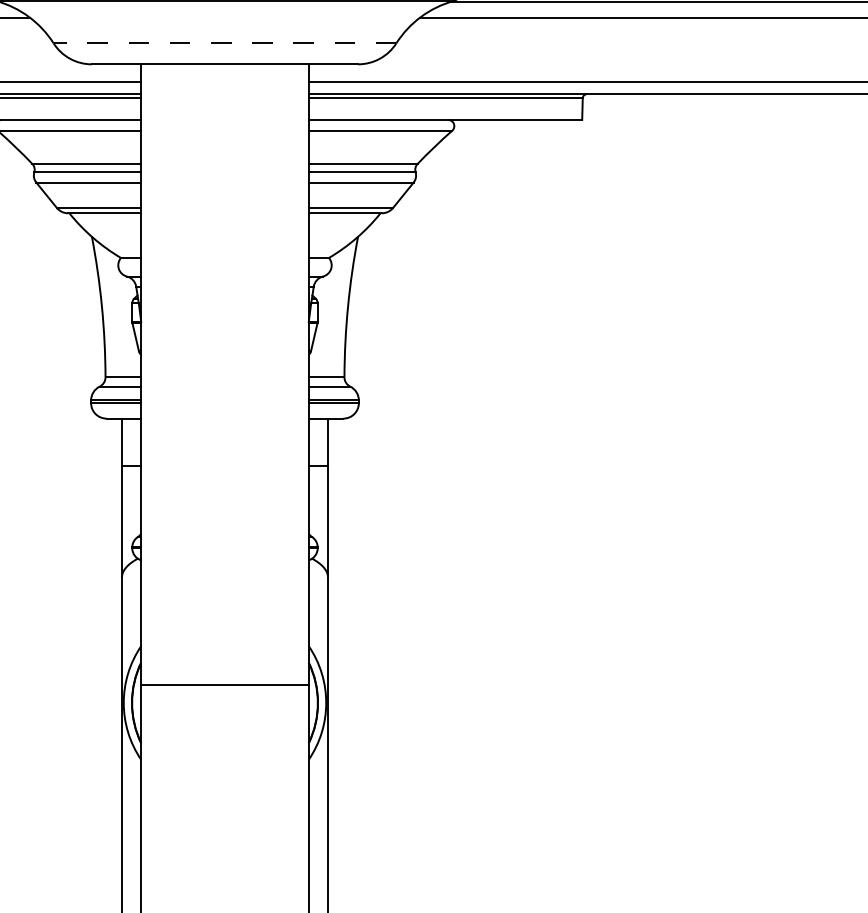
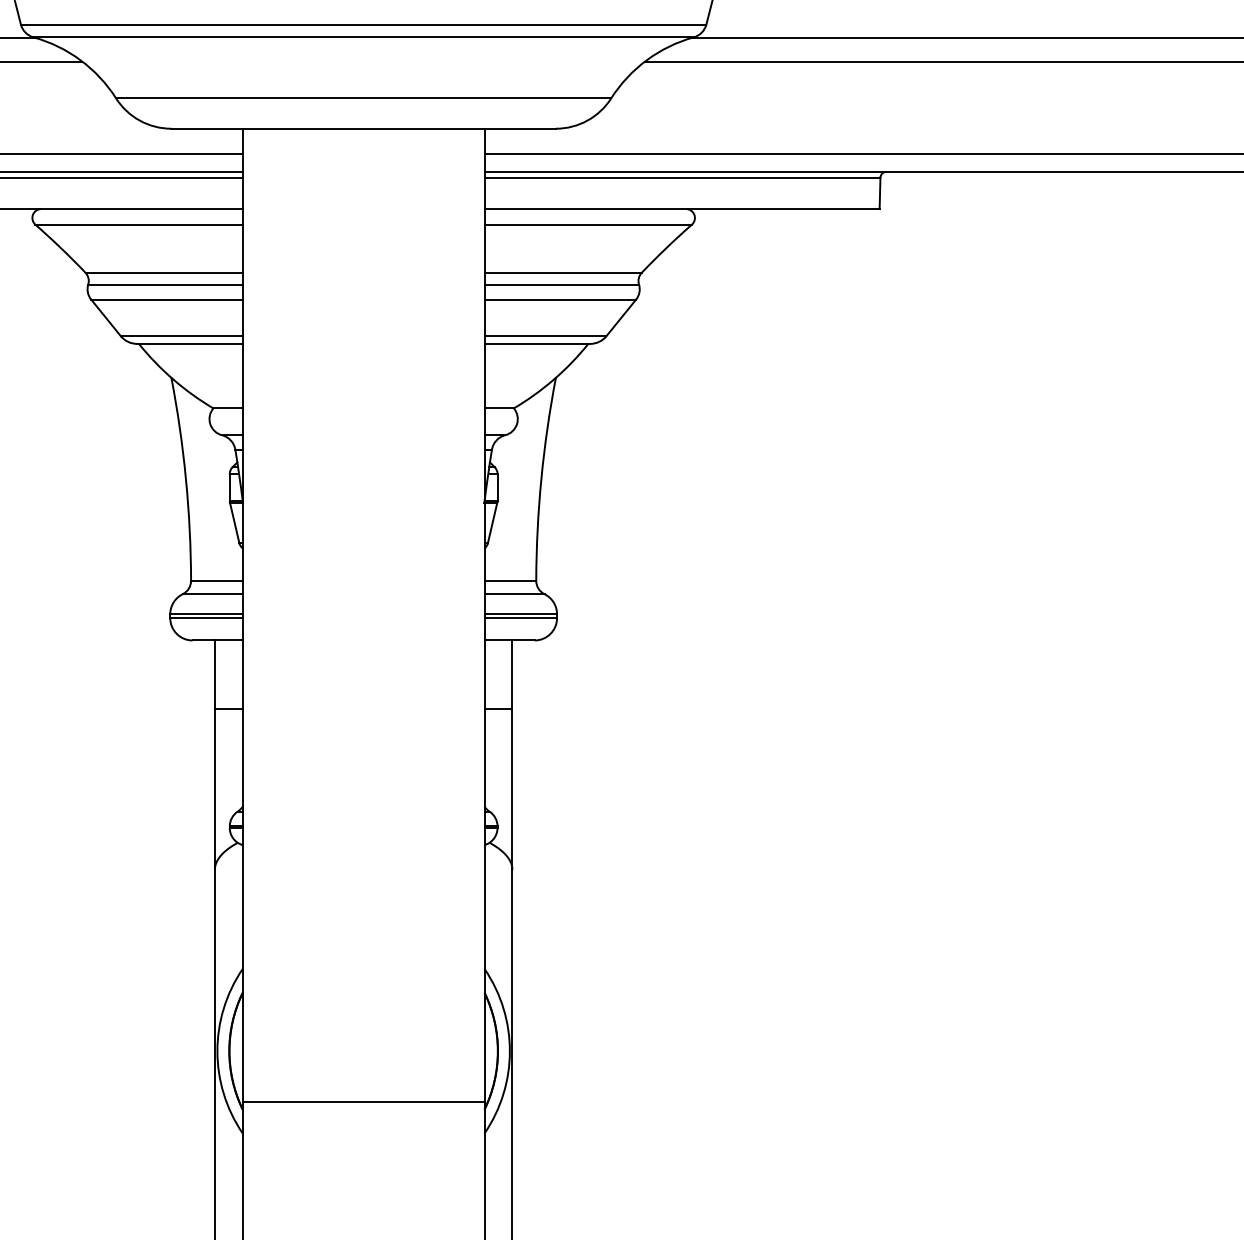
line: (224, 43) -> (362, 98), dashed -> solid
line: (224, 684) -> (362, 1101), moved

